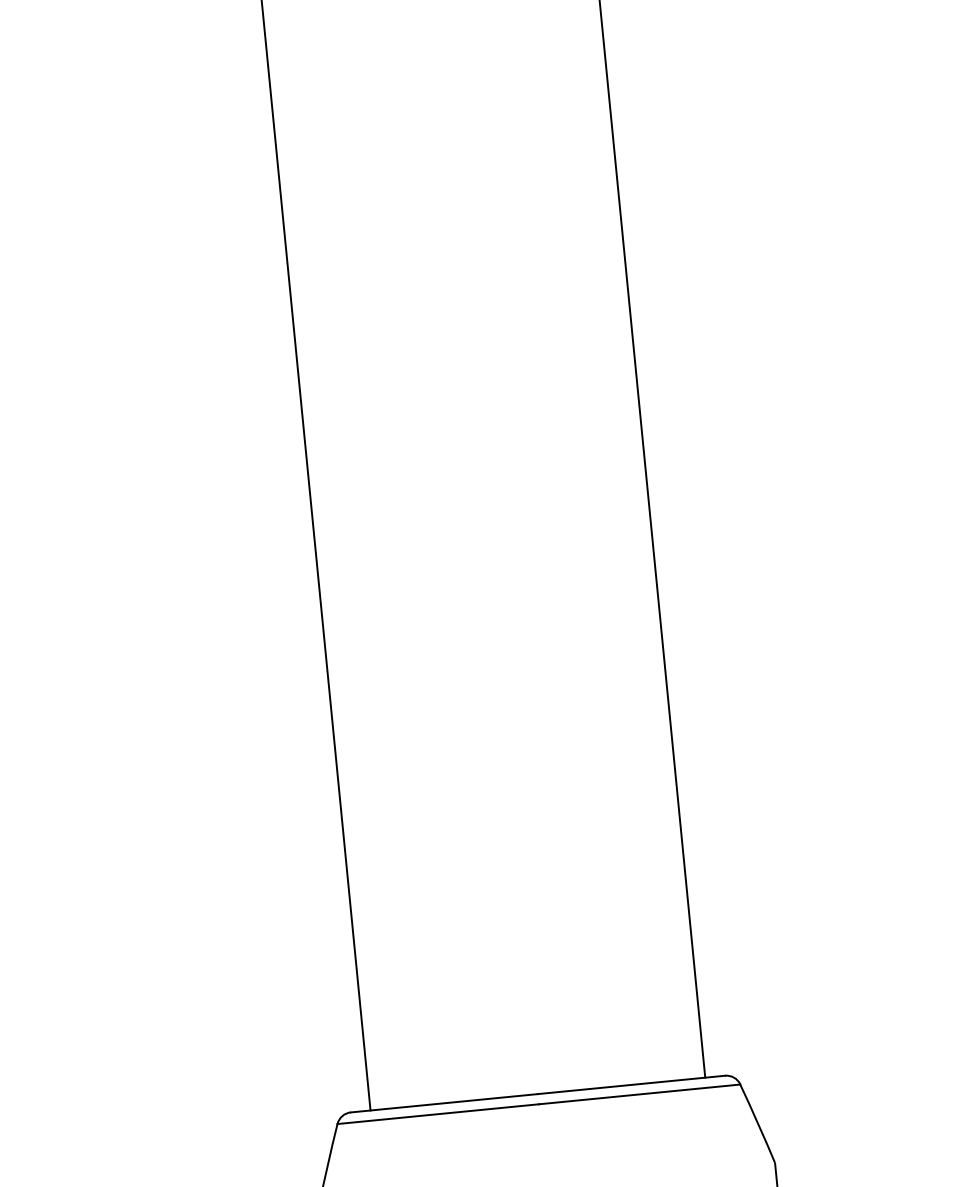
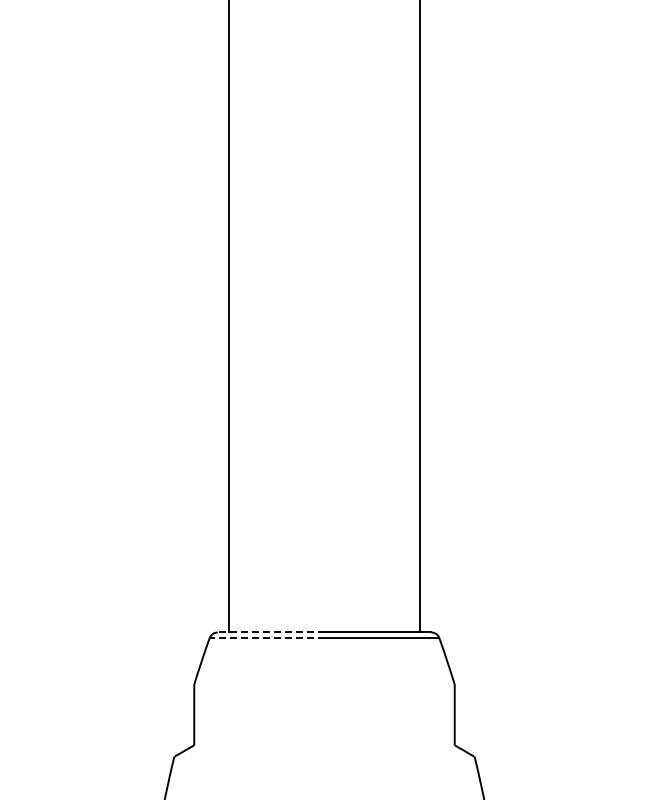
line: (443, 1103) -> (270, 632), solid -> dashed
line: (437, 1114) -> (266, 638), solid -> dashed

